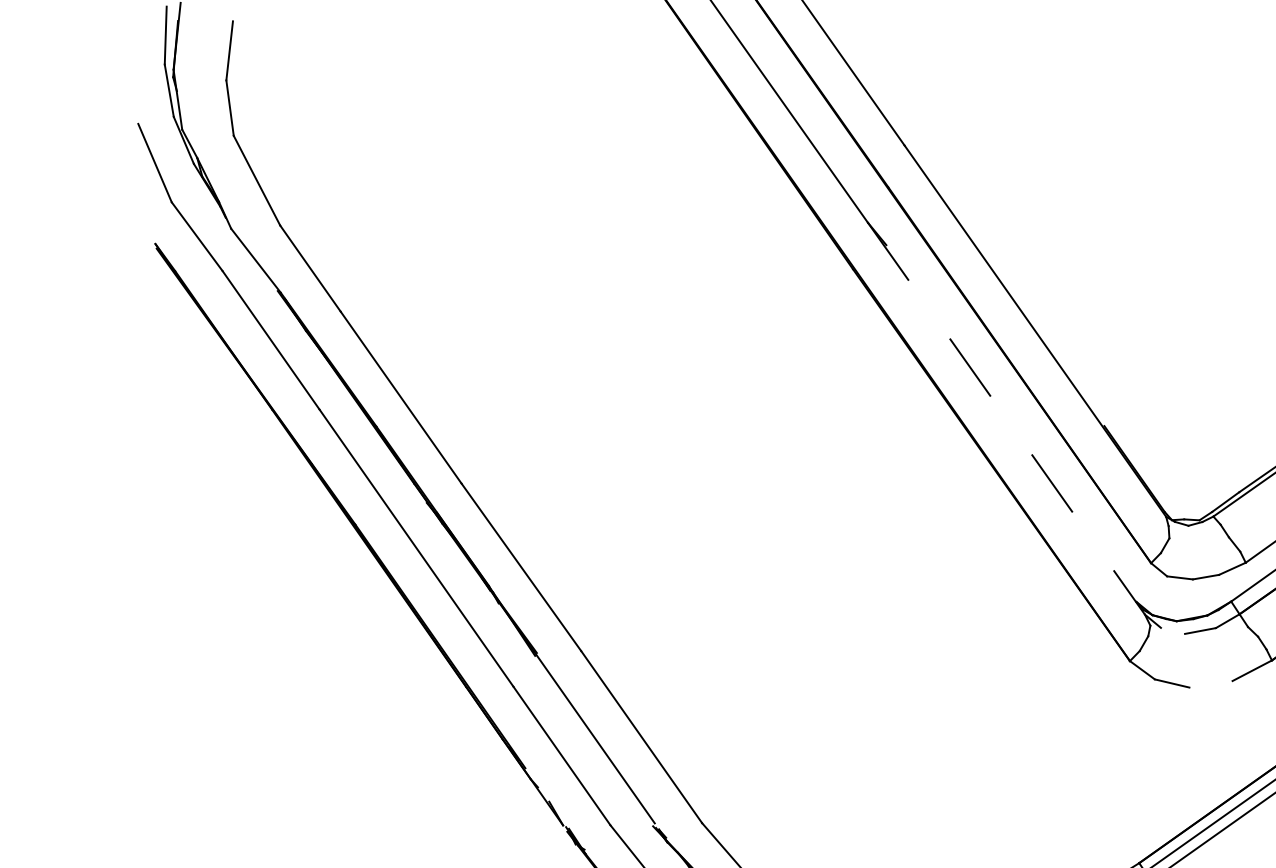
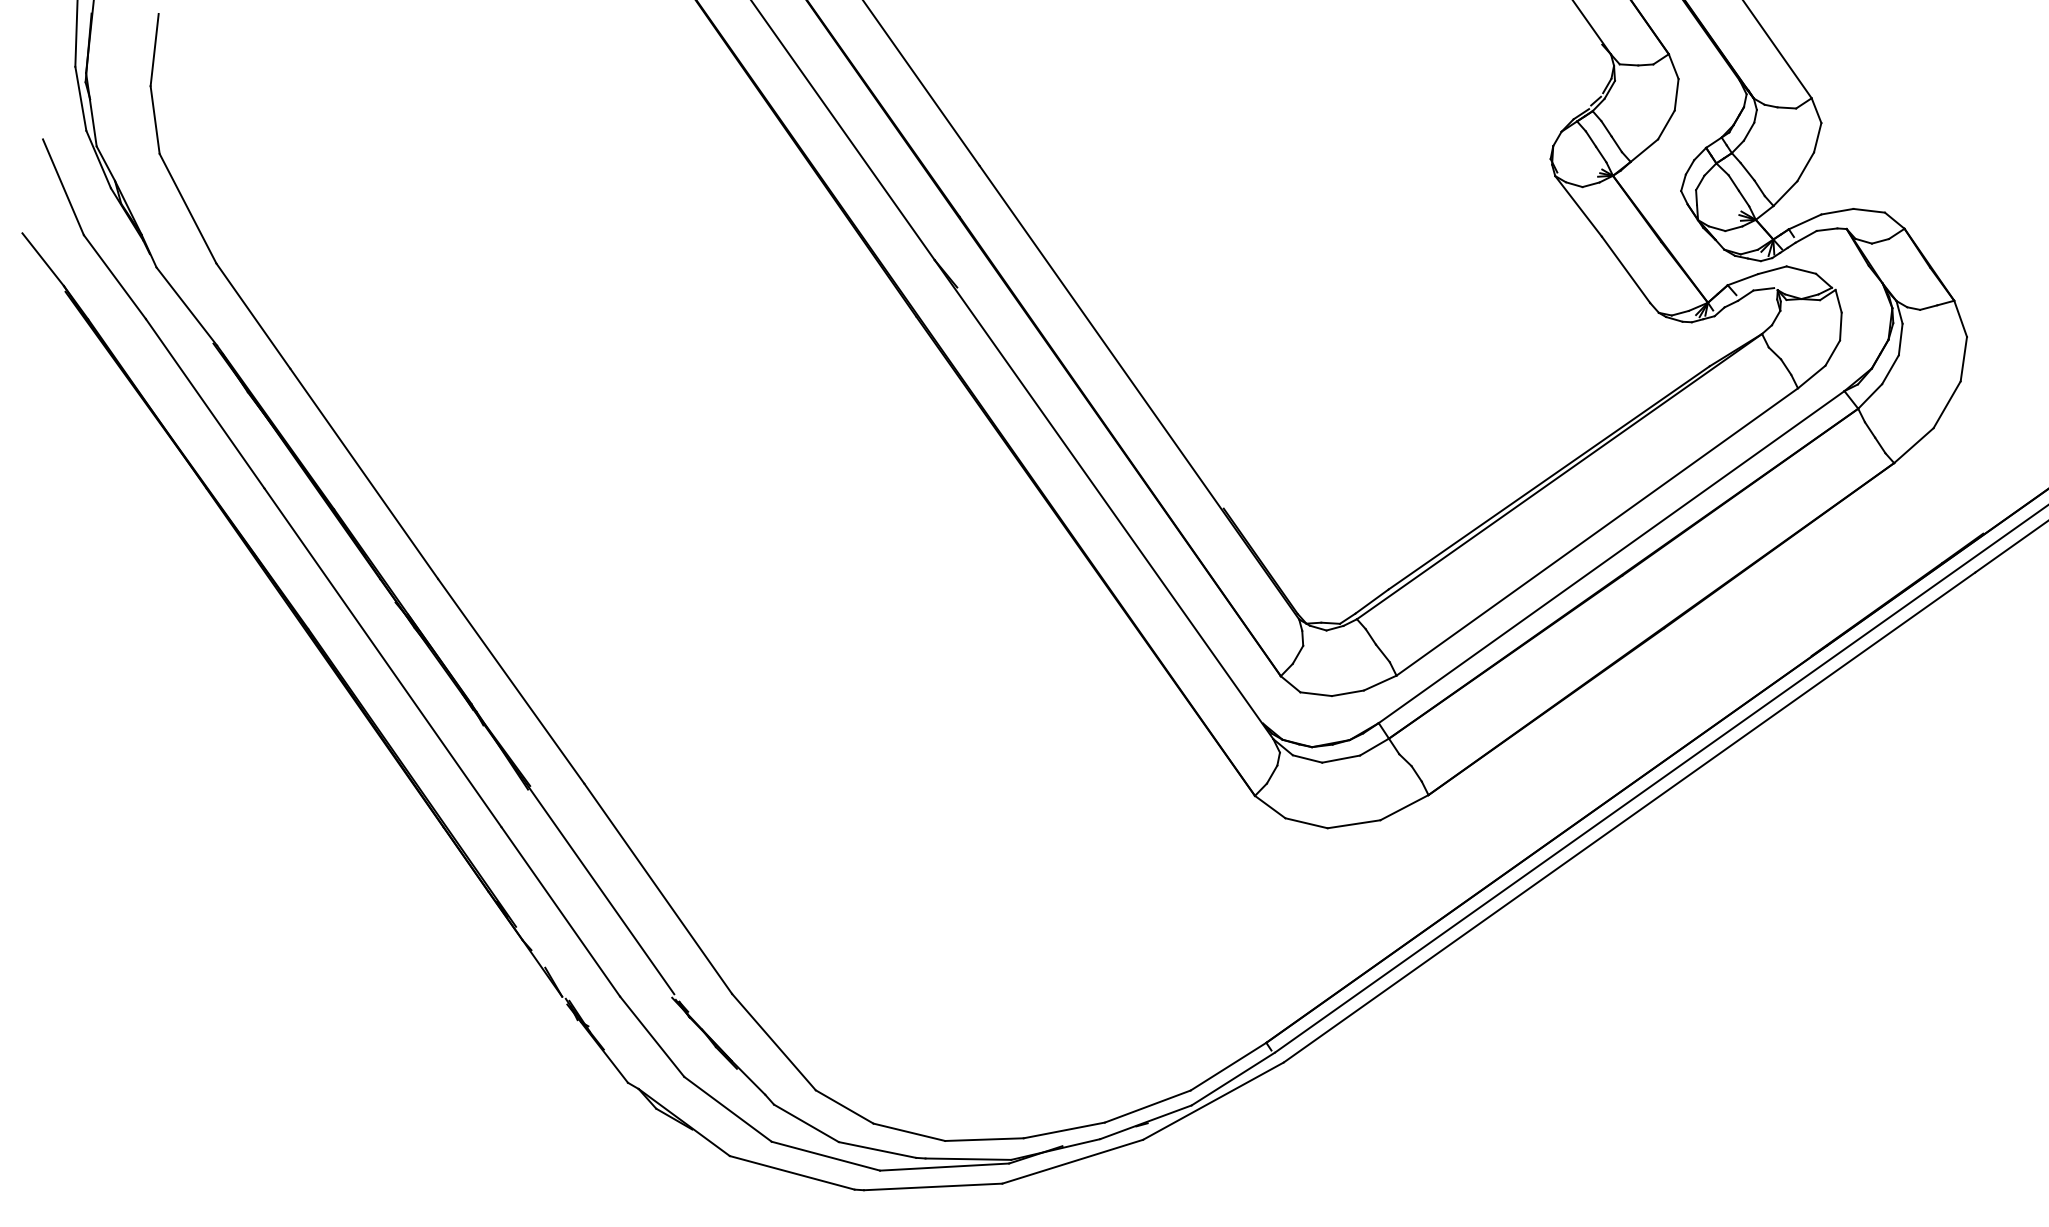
line: (138, 222) -> (43, 259), added
line: (1006, 419) -> (1104, 500), dashed -> solid
line: (1172, 630) -> (1307, 758), added
line: (1210, 684) -> (1353, 824), added

